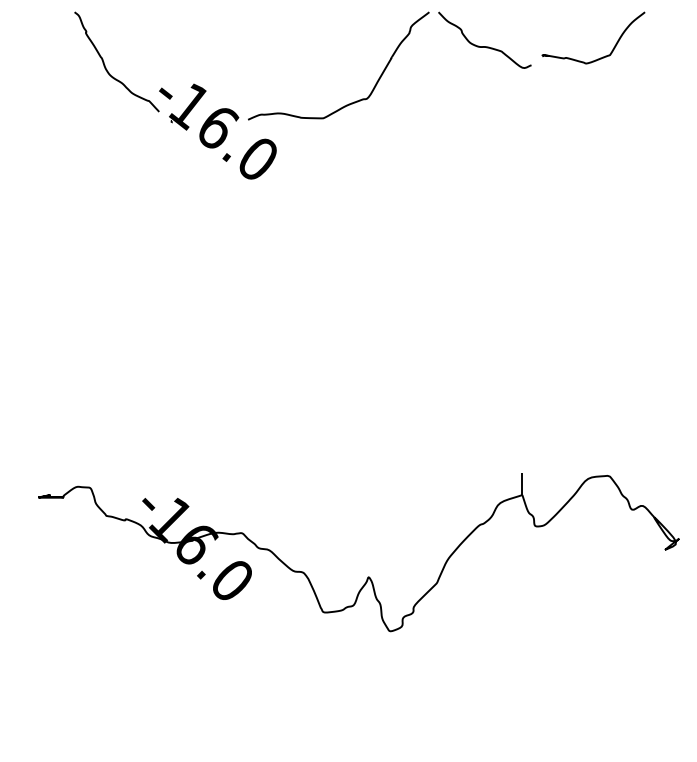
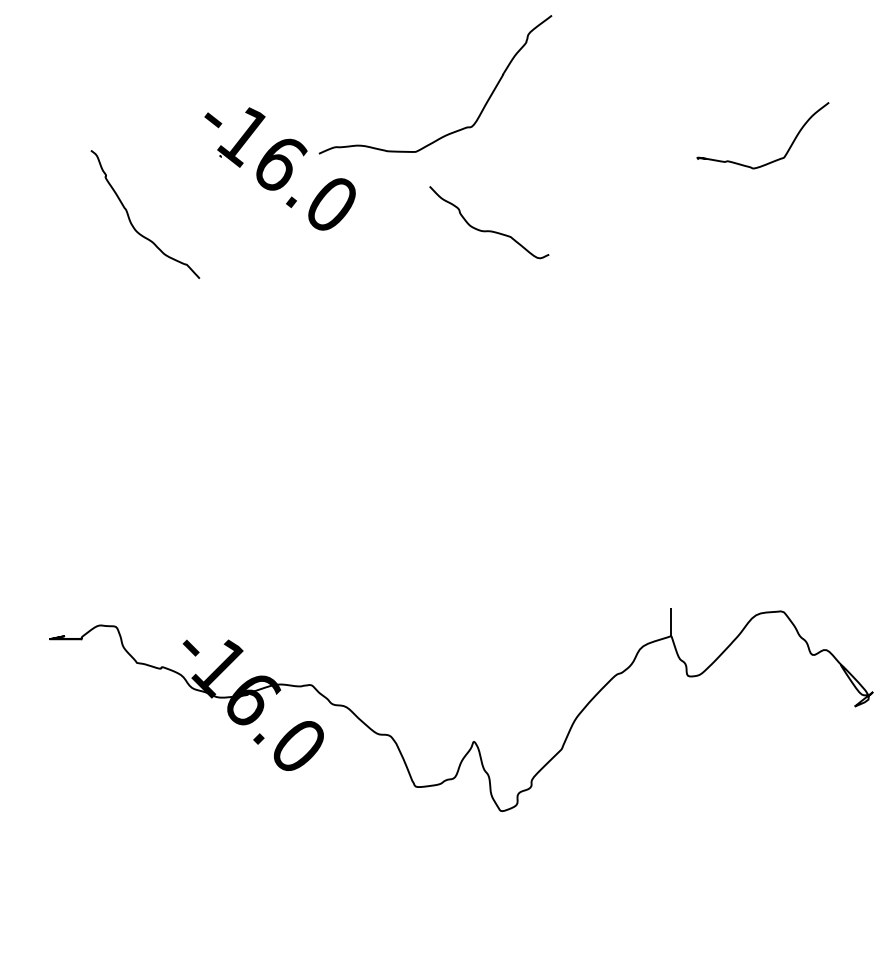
curve: (485, 46) -> (489, 230), moved
curve: (599, 58) -> (770, 161), moved
curve: (105, 65) -> (130, 218), moved

